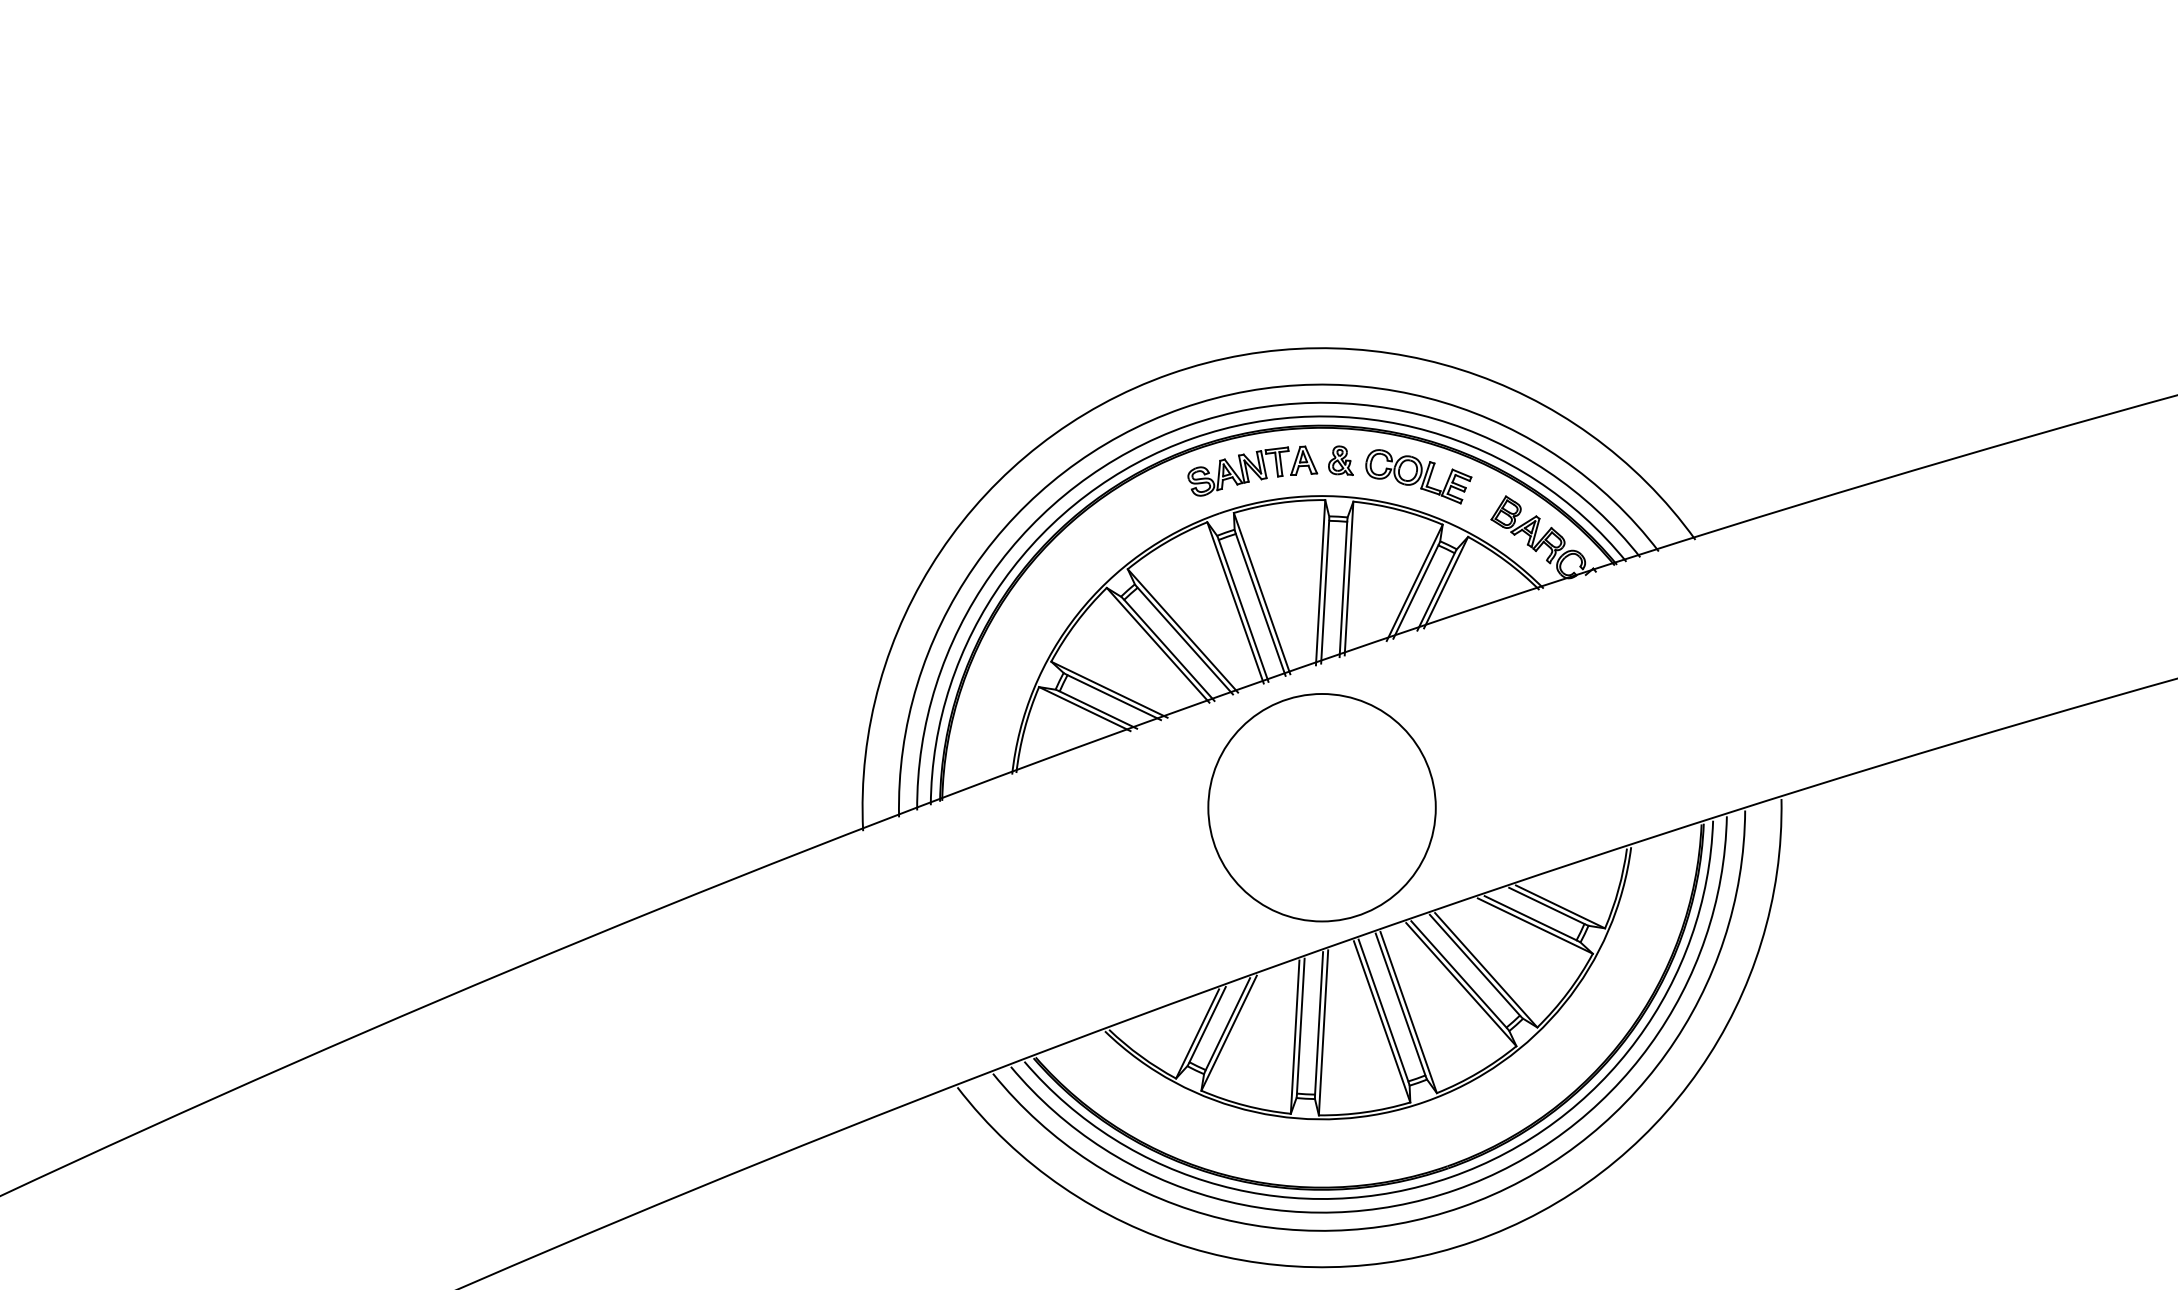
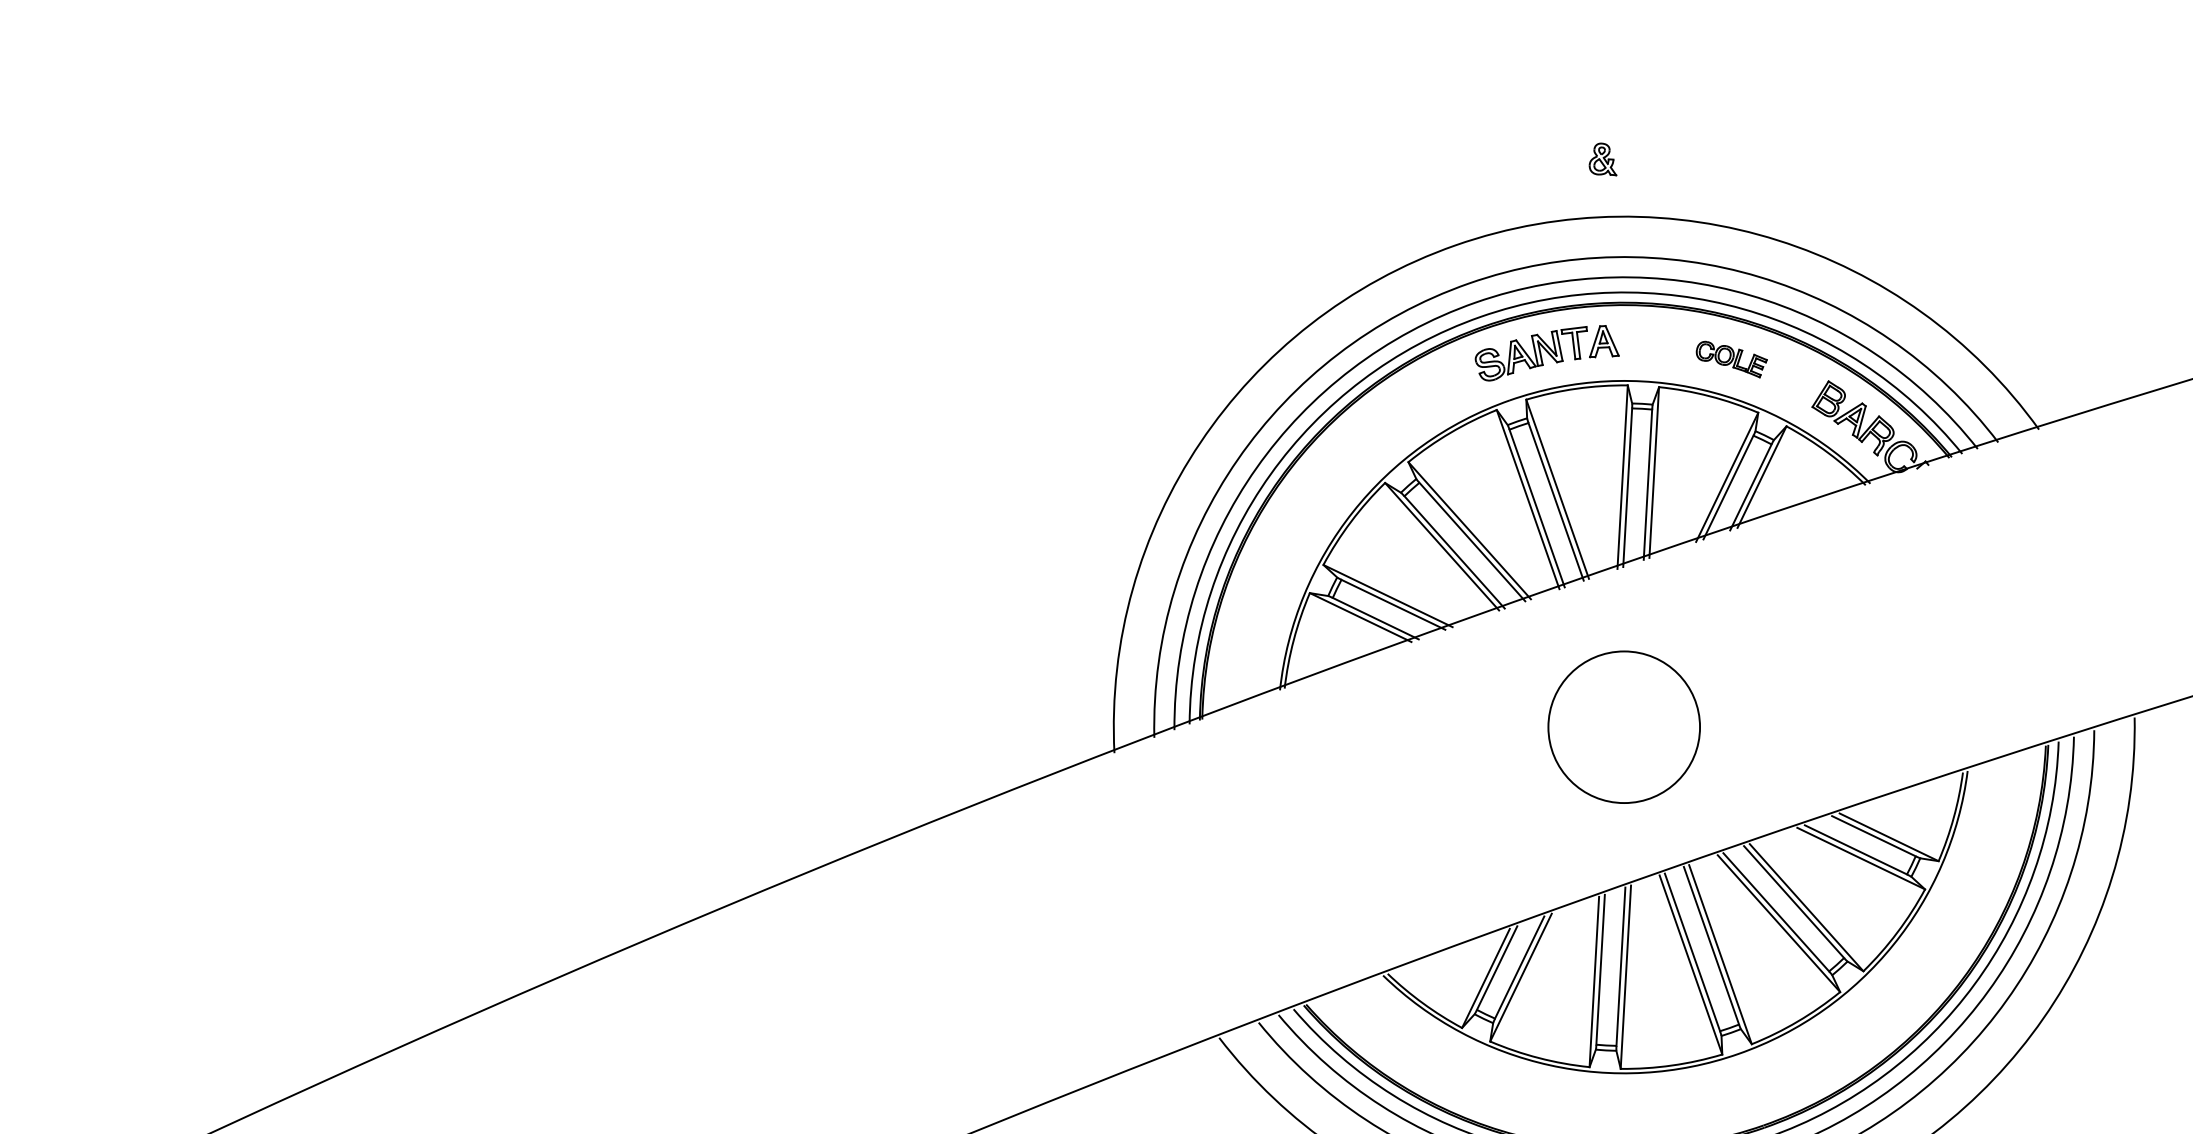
part: (1340, 460) -> (1602, 159), moved
part: (1418, 476) -> (1731, 359), size x0.6
circle: (1321, 807) -> (1623, 726), size x0.6

